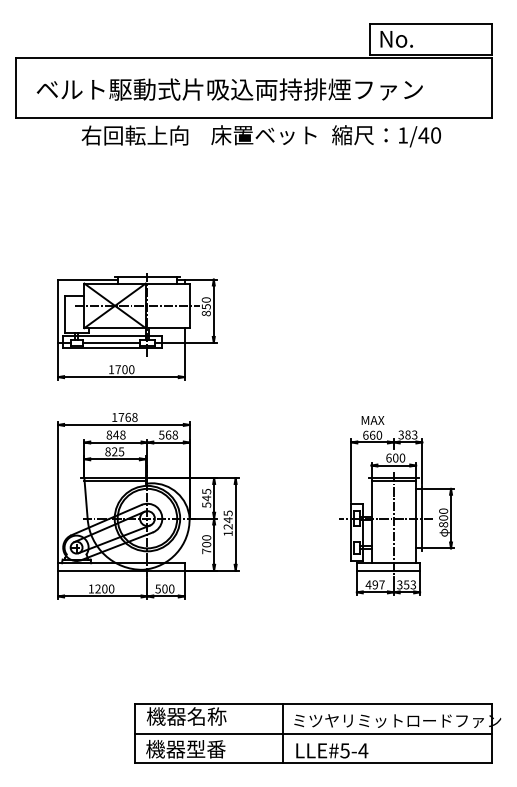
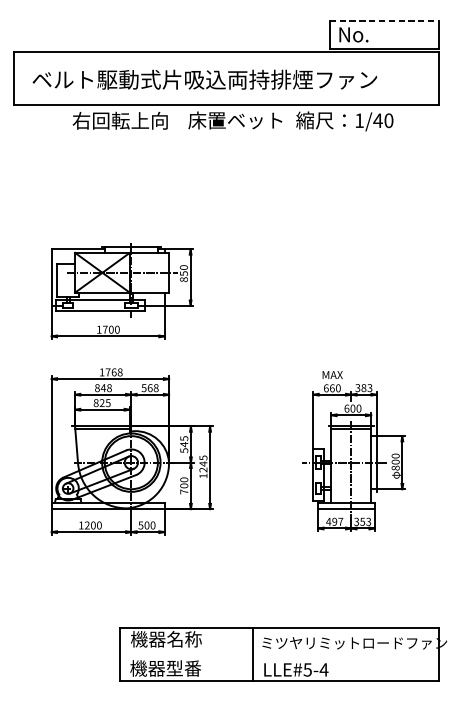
line: (430, 23) -> (384, 20), solid -> dashed
line: (111, 342) -> (99, 305), removed
line: (312, 733) -> (278, 654), removed

